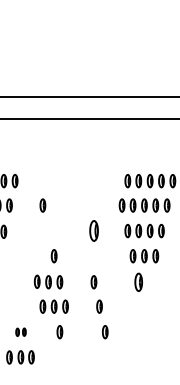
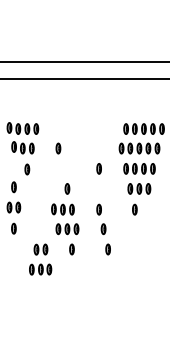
part: (93, 230) -> (98, 168), size x0.62
part: (138, 282) -> (134, 209), size x0.71
part: (20, 332) -> (40, 249), size x1.67

